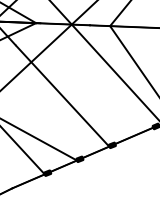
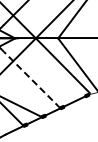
line: (63, 96) -> (32, 80), solid -> dashed

